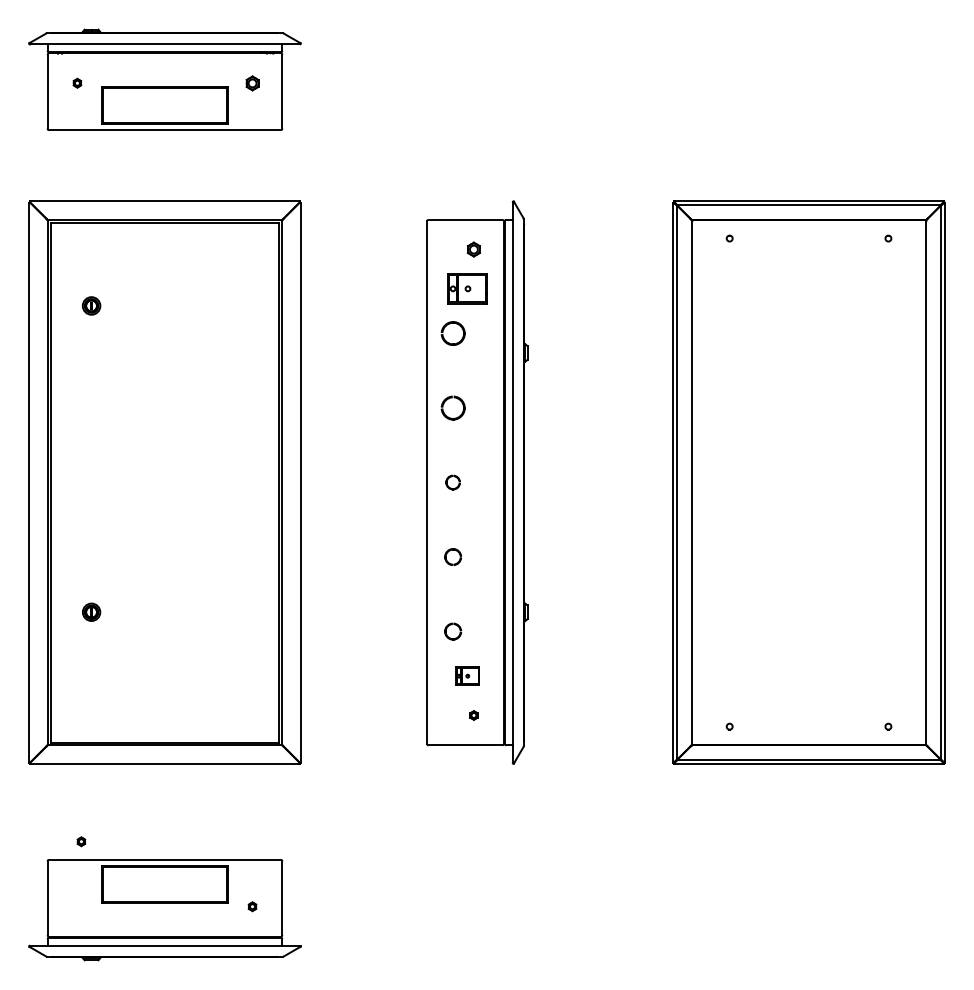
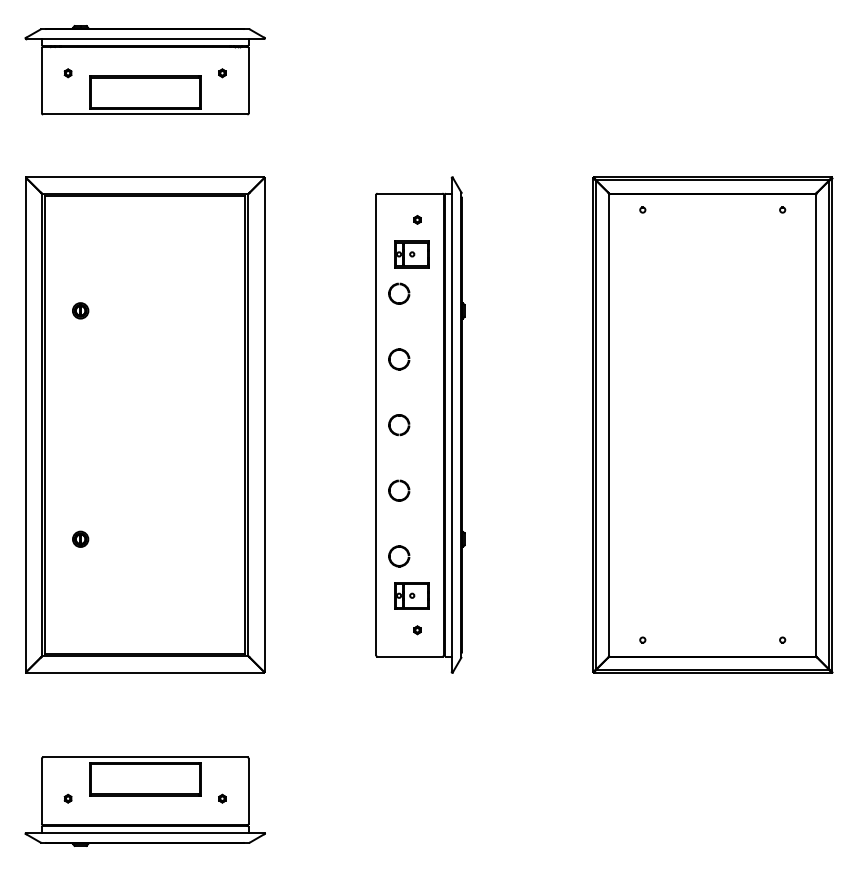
part: (252, 82) -> (222, 72), size x0.62
part: (473, 249) -> (417, 219), size x0.62
part: (91, 305) -> (80, 310), moved
part: (452, 482) -> (398, 424), size x1.67
part: (452, 556) -> (398, 490), size x1.43
part: (452, 631) -> (398, 556), size x1.43
part: (467, 675) -> (411, 595), size x1.67
part: (81, 841) -> (68, 798), moved

